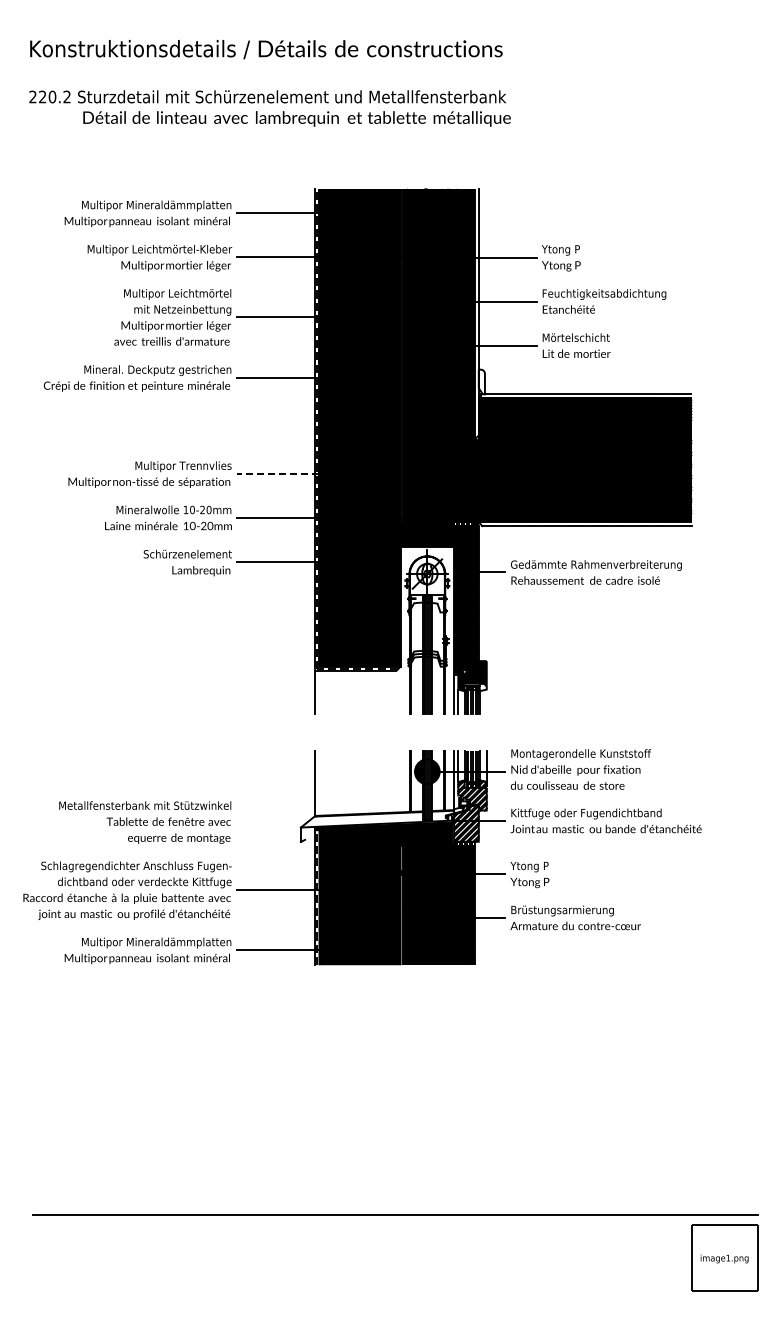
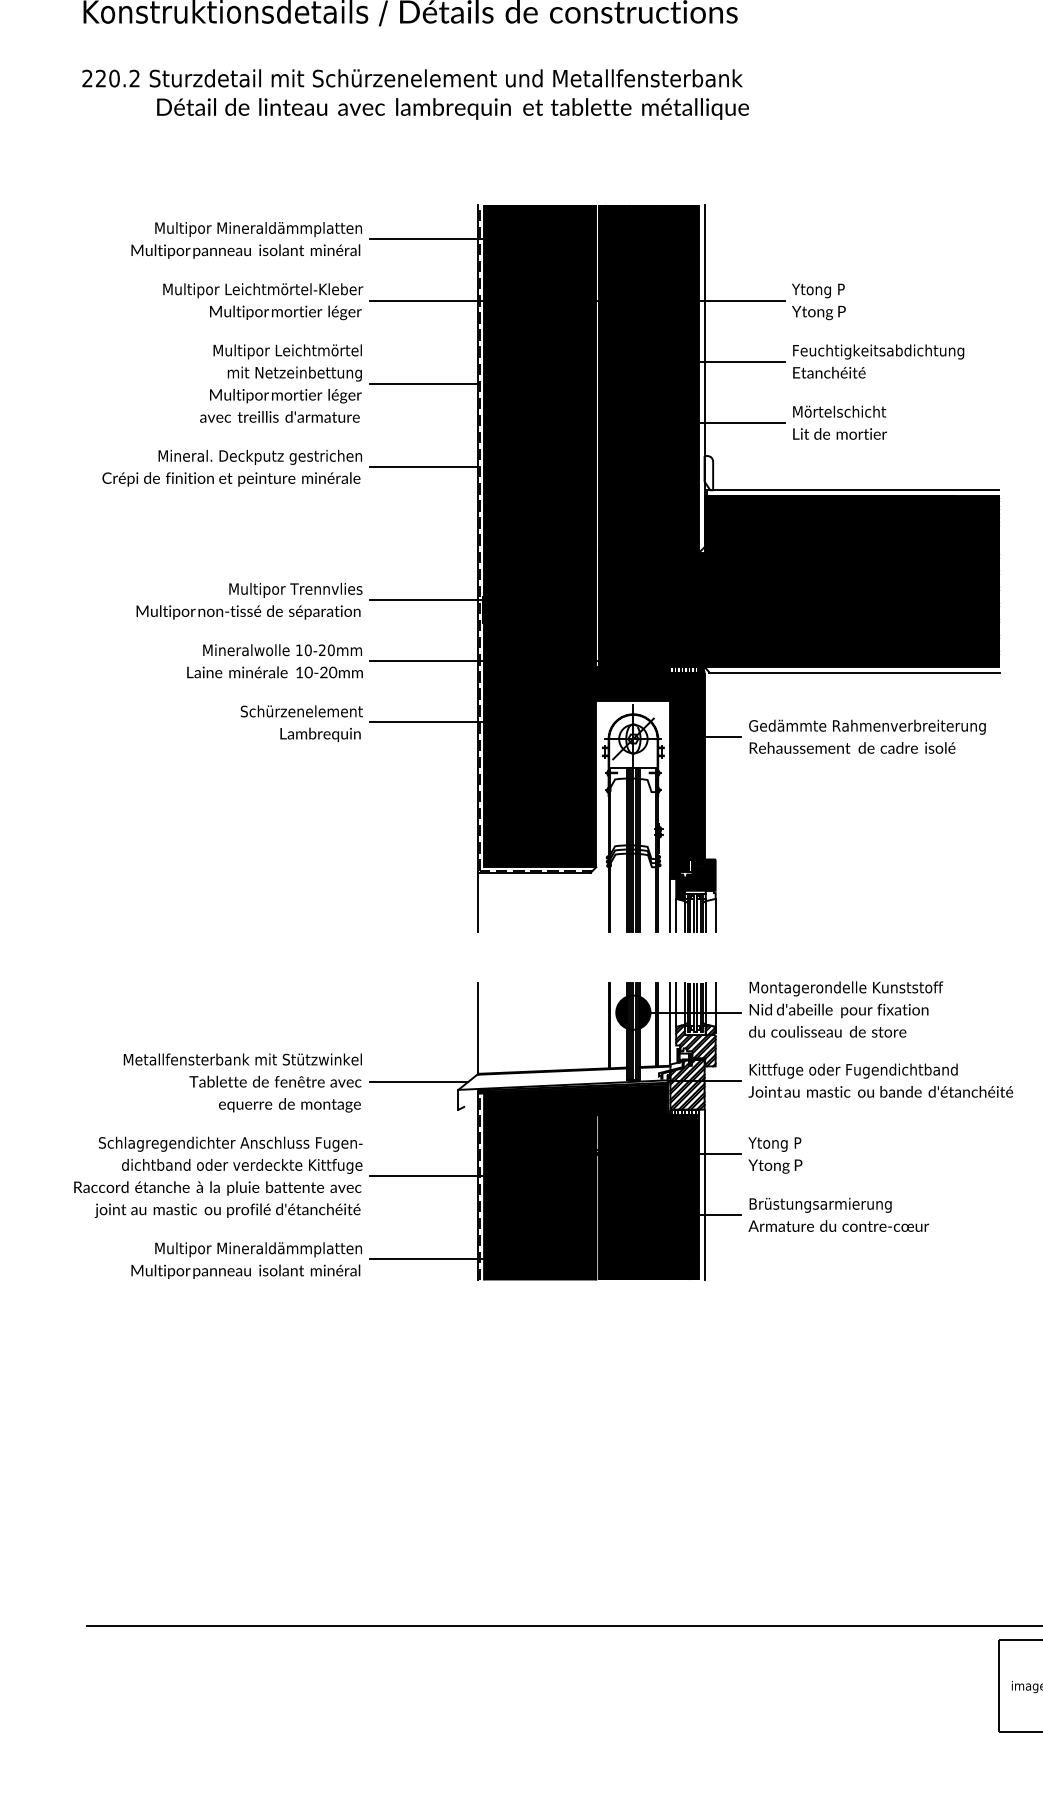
line: (278, 473) -> (427, 599), dashed -> solid
line: (486, 701) -> (715, 915), added
line: (272, 821) -> (419, 1081), added
line: (478, 903) -> (704, 1195), added

